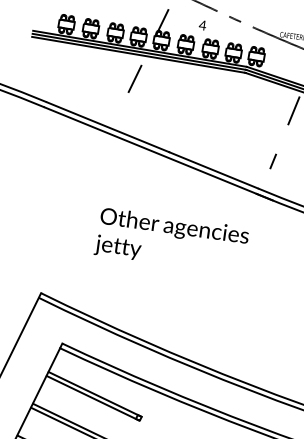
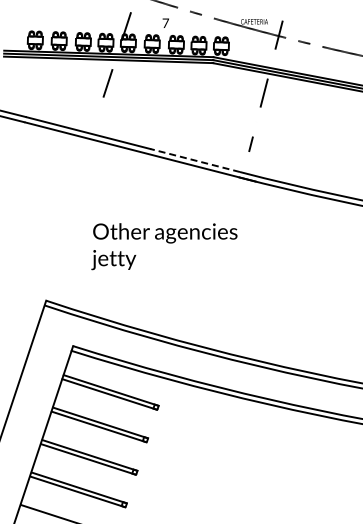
text: (202, 24) -> (165, 22), 4 -> 7
line: (212, 170) -> (194, 160), solid -> dashed
text: (171, 240) -> (164, 246), moved

